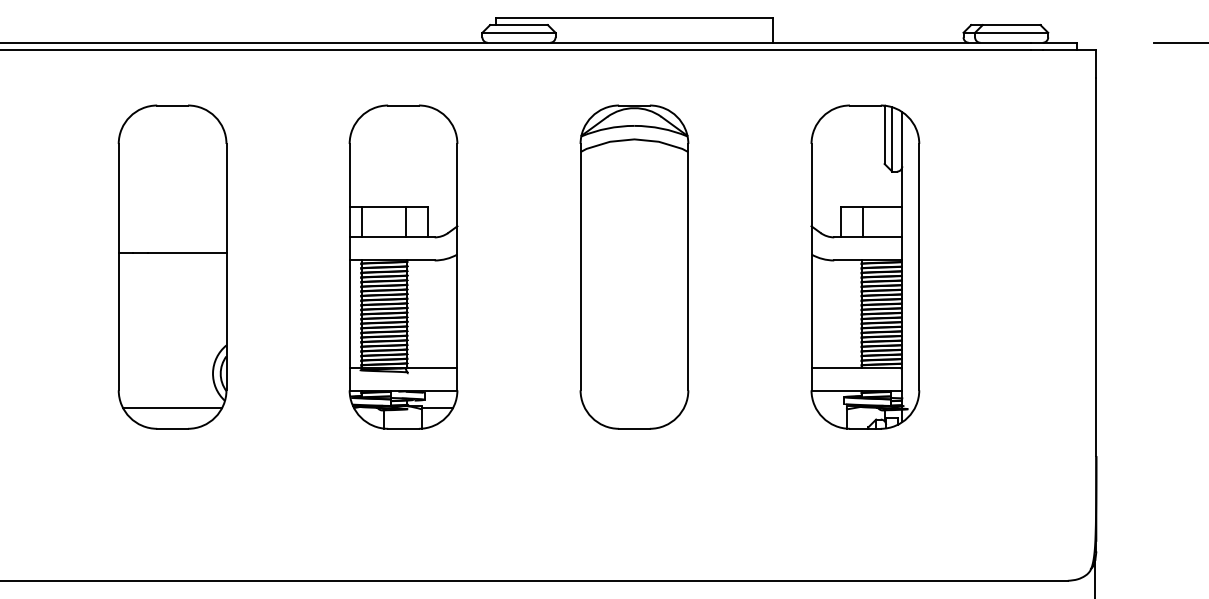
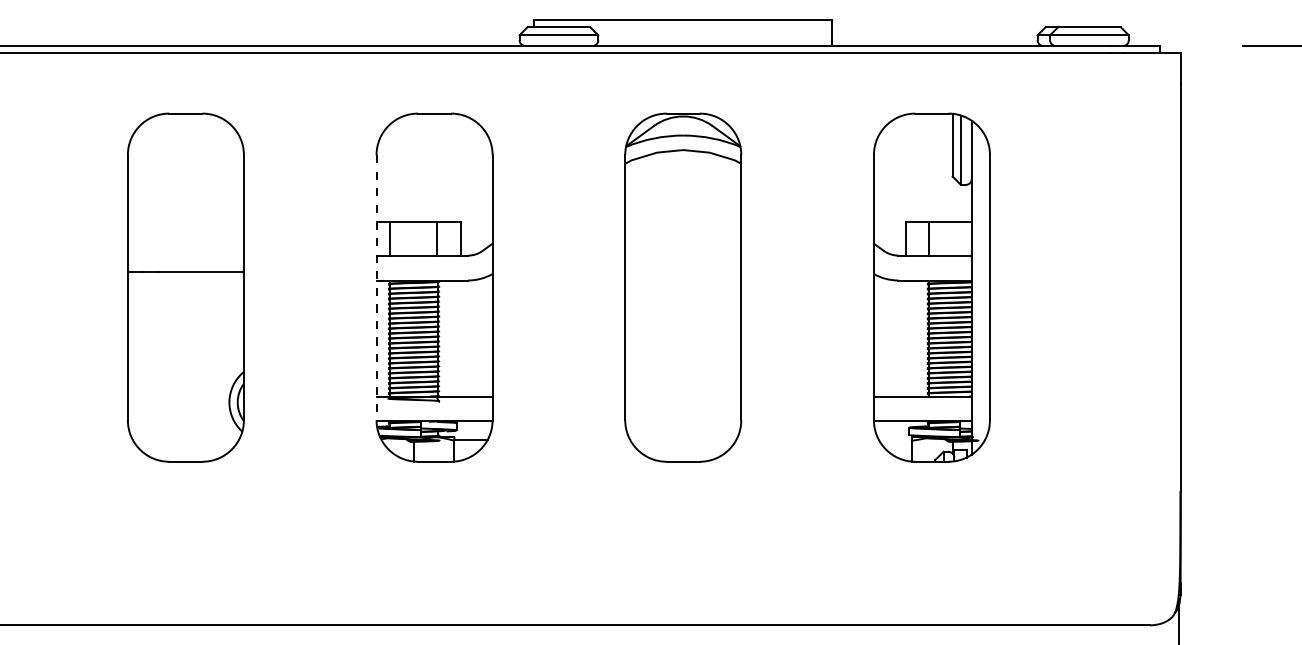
line: (349, 266) -> (376, 287), solid -> dashed
line: (172, 408) -> (185, 439), removed

